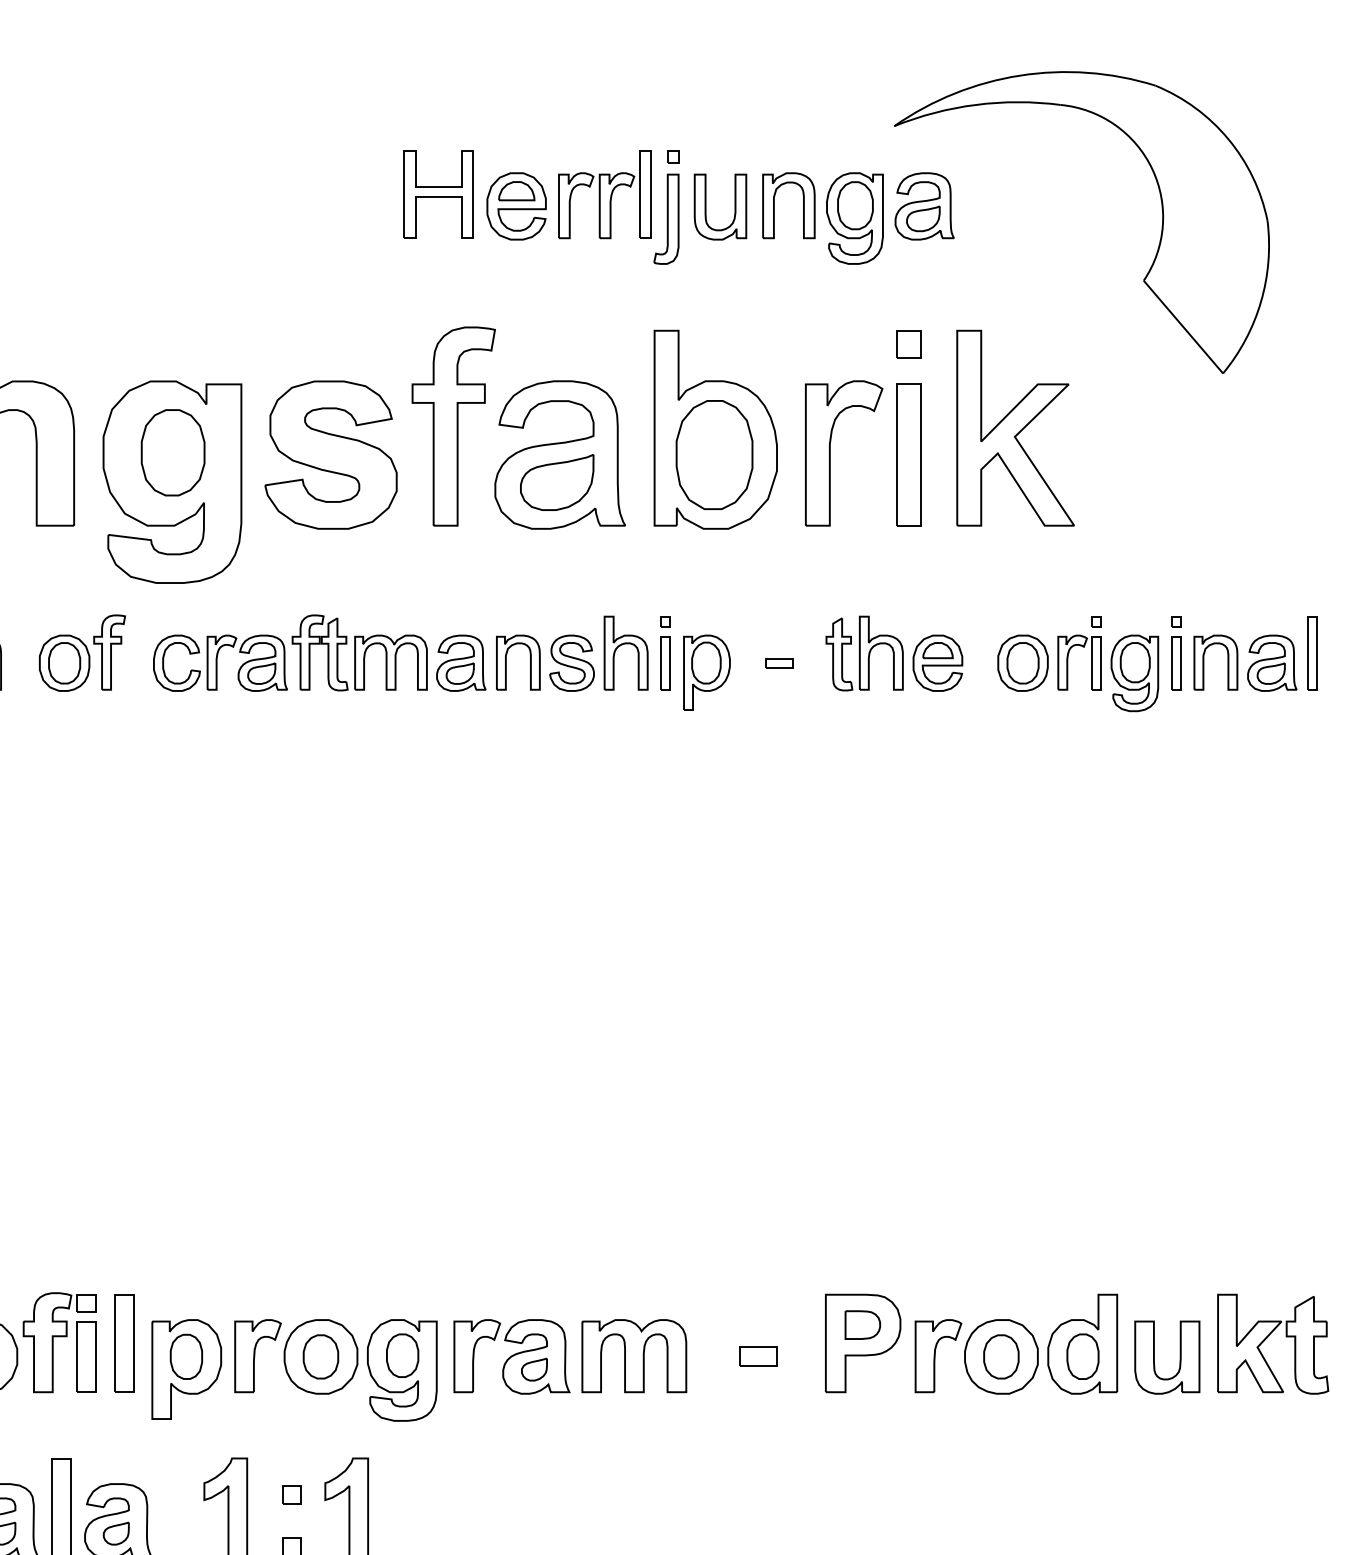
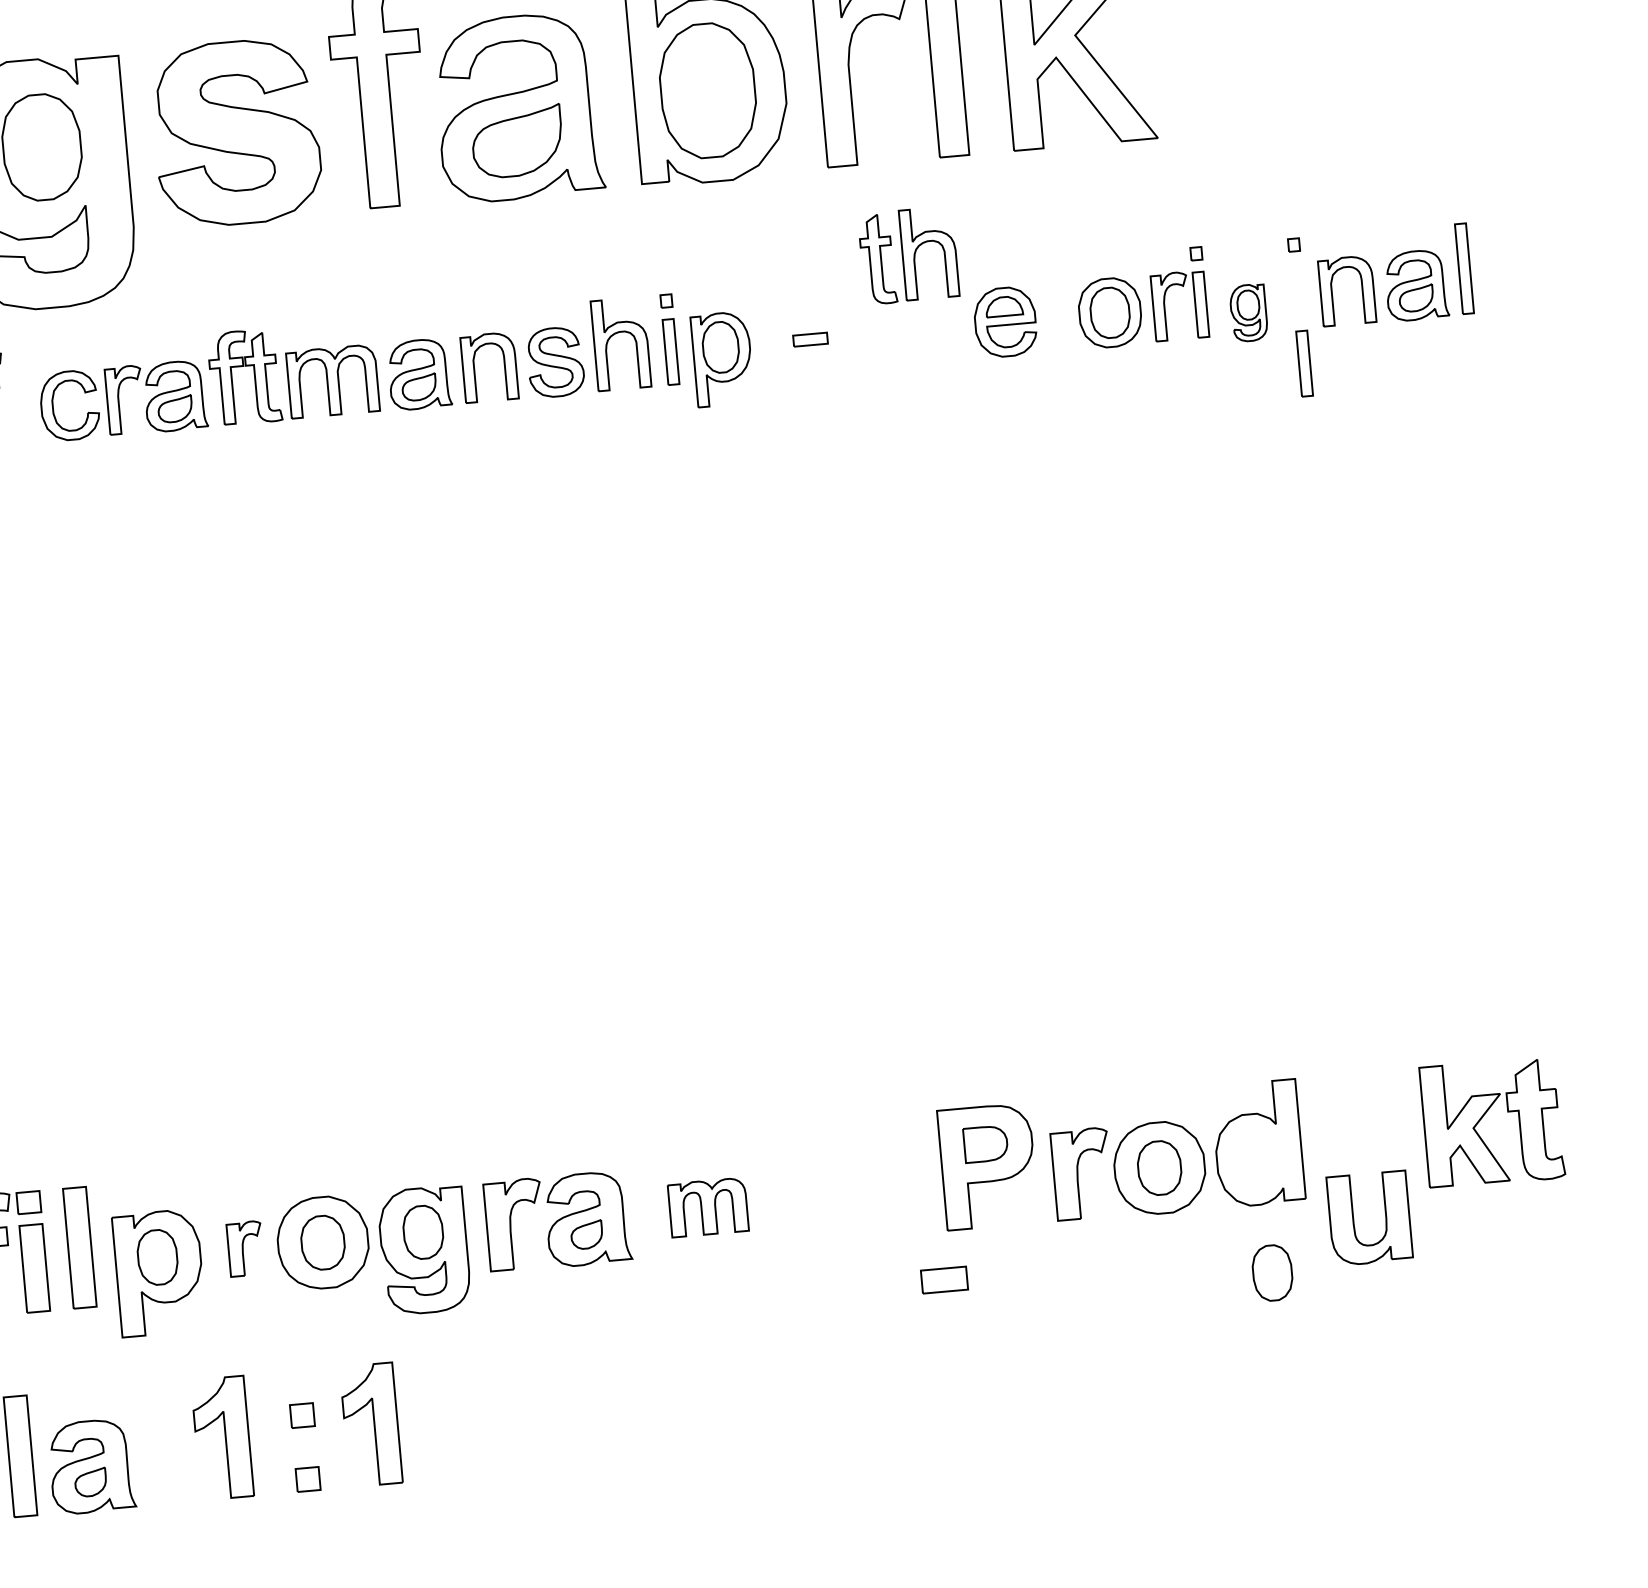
part: (864, 653) -> (908, 255), moved
part: (1176, 663) -> (1304, 363), moved
part: (1134, 673) -> (1248, 313), size x0.6
part: (257, 1356) -> (244, 1249), size x0.6
part: (634, 1356) -> (708, 1207), size x0.6
part: (758, 1356) -> (944, 1279), moved
part: (1082, 1356) -> (1271, 1272), moved
part: (1179, 1357) -> (1384, 1216), moved

